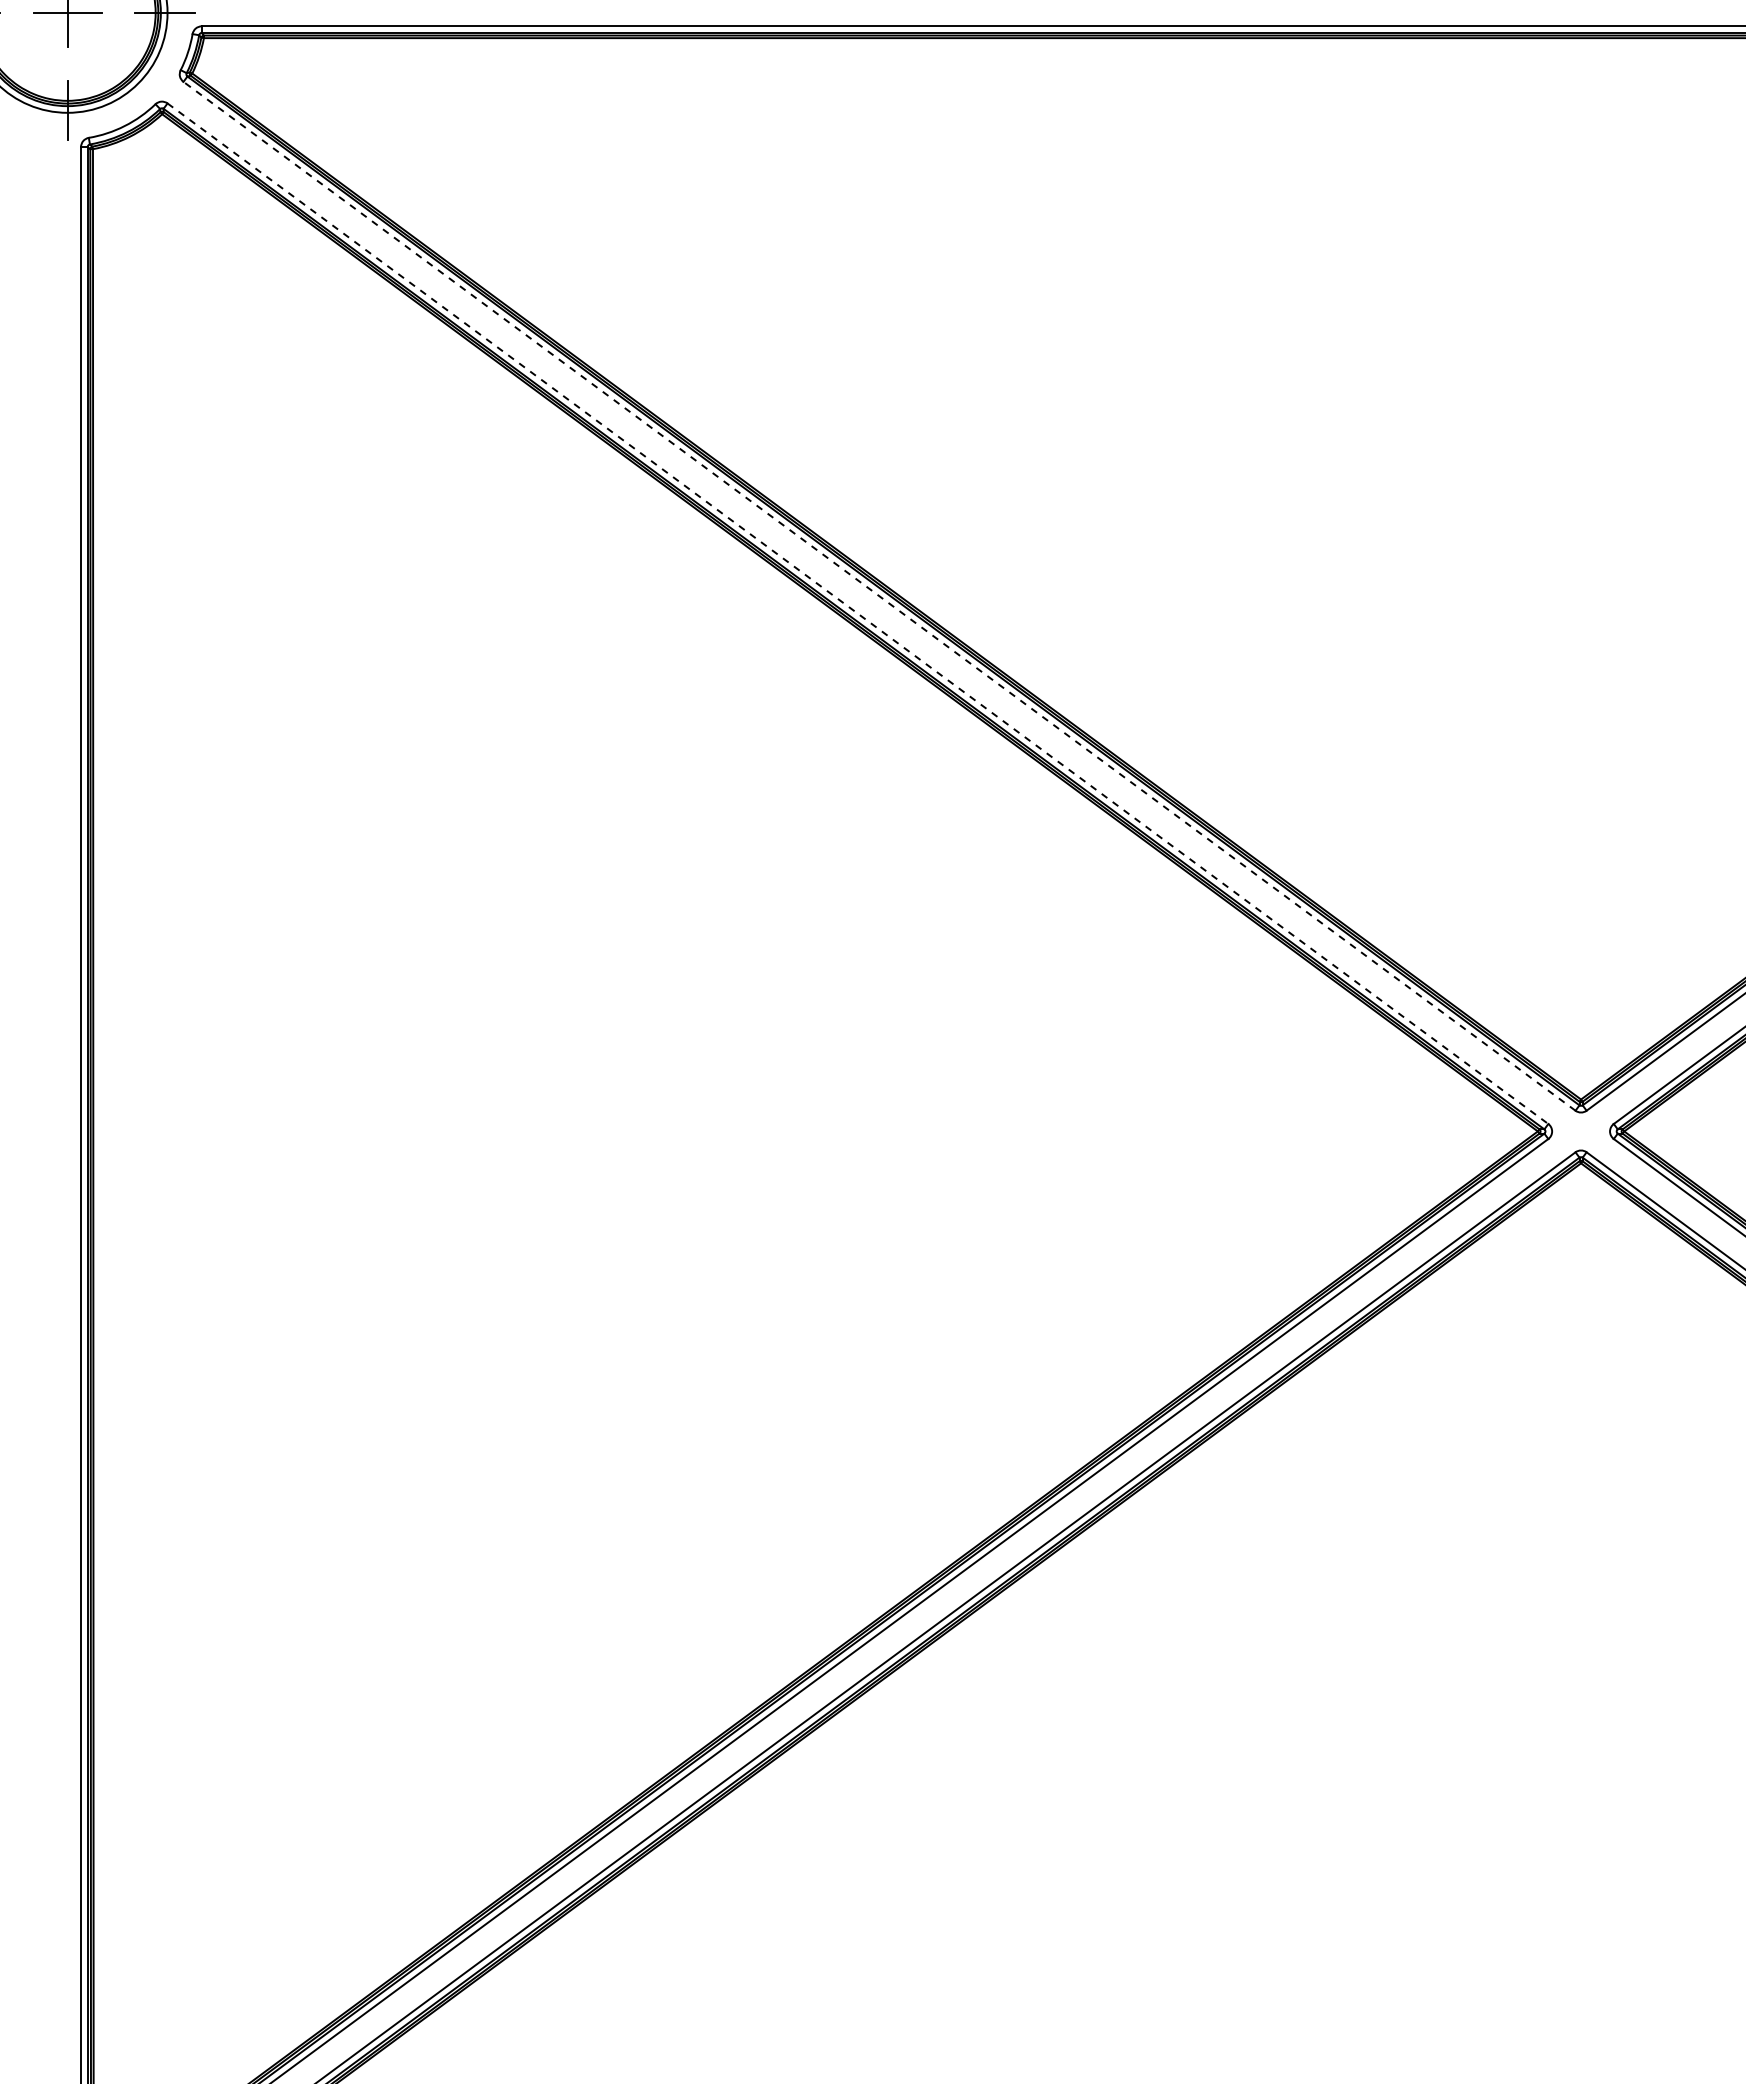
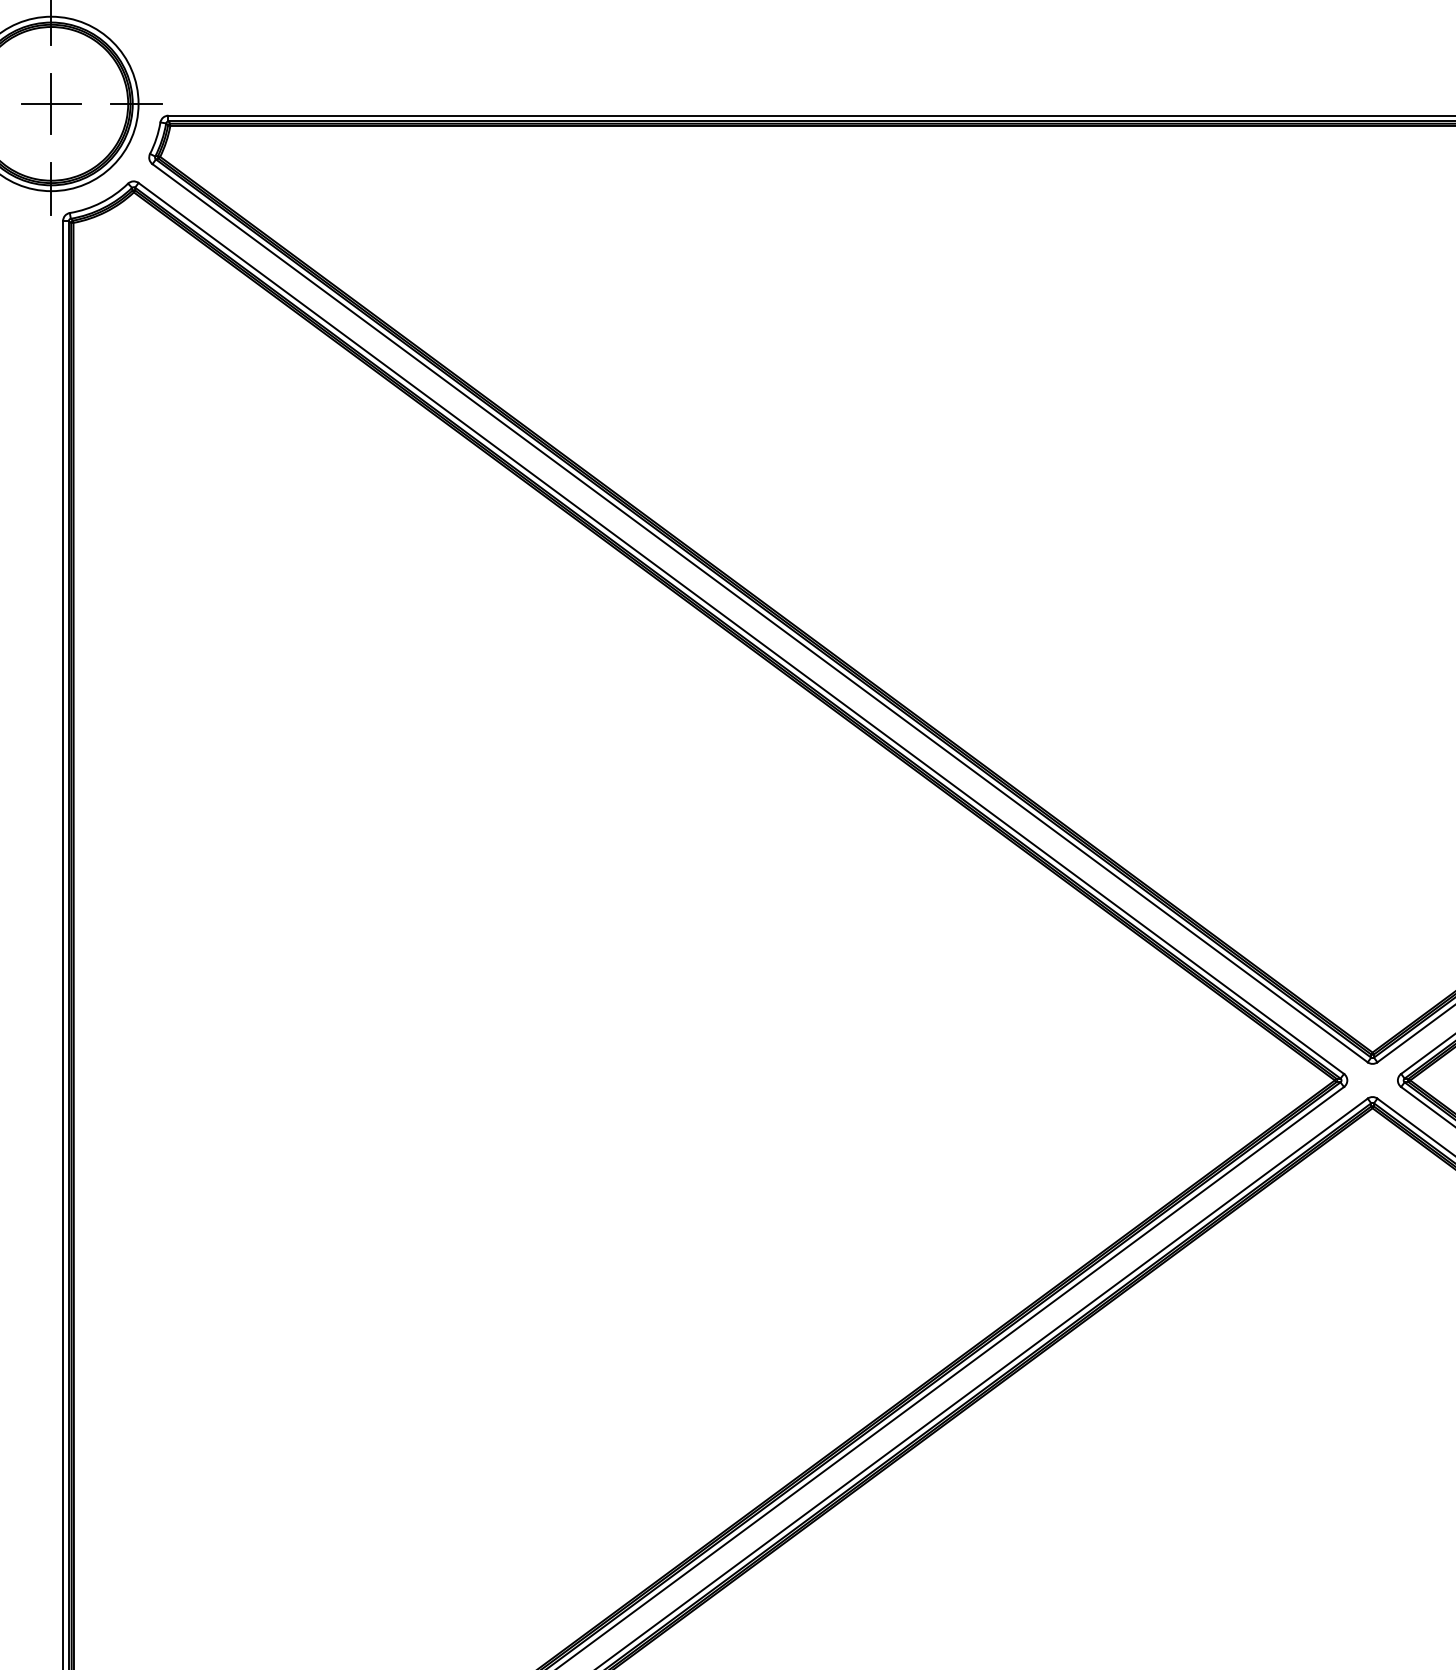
line: (879, 596) -> (760, 613), dashed -> solid
line: (857, 613) -> (740, 628), dashed -> solid

